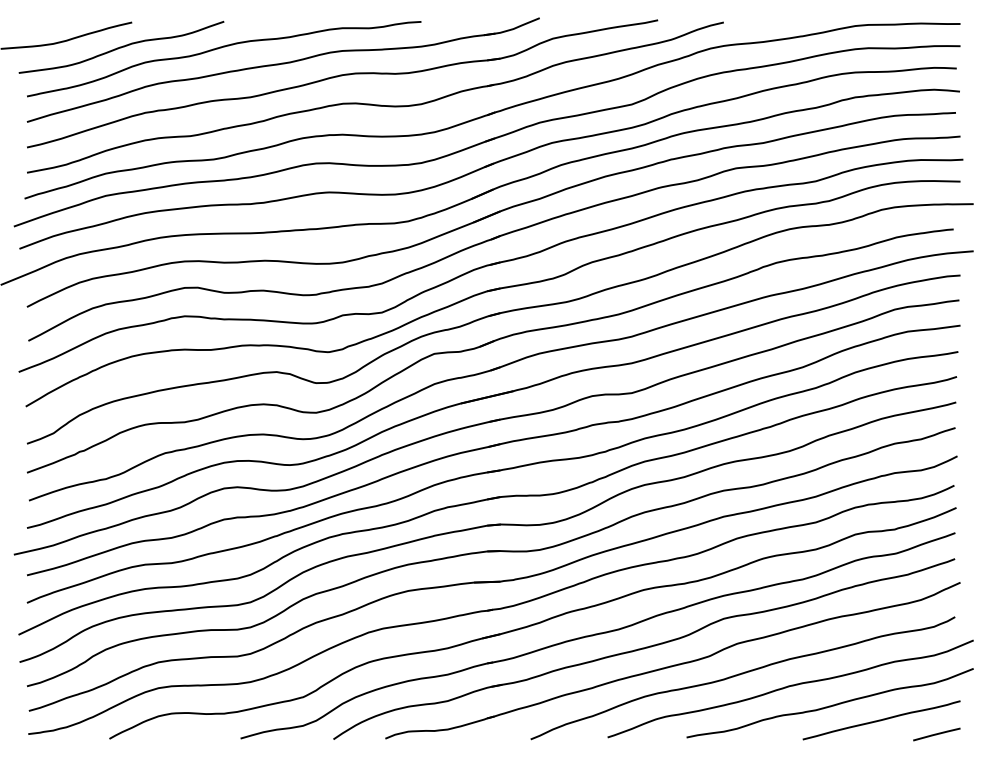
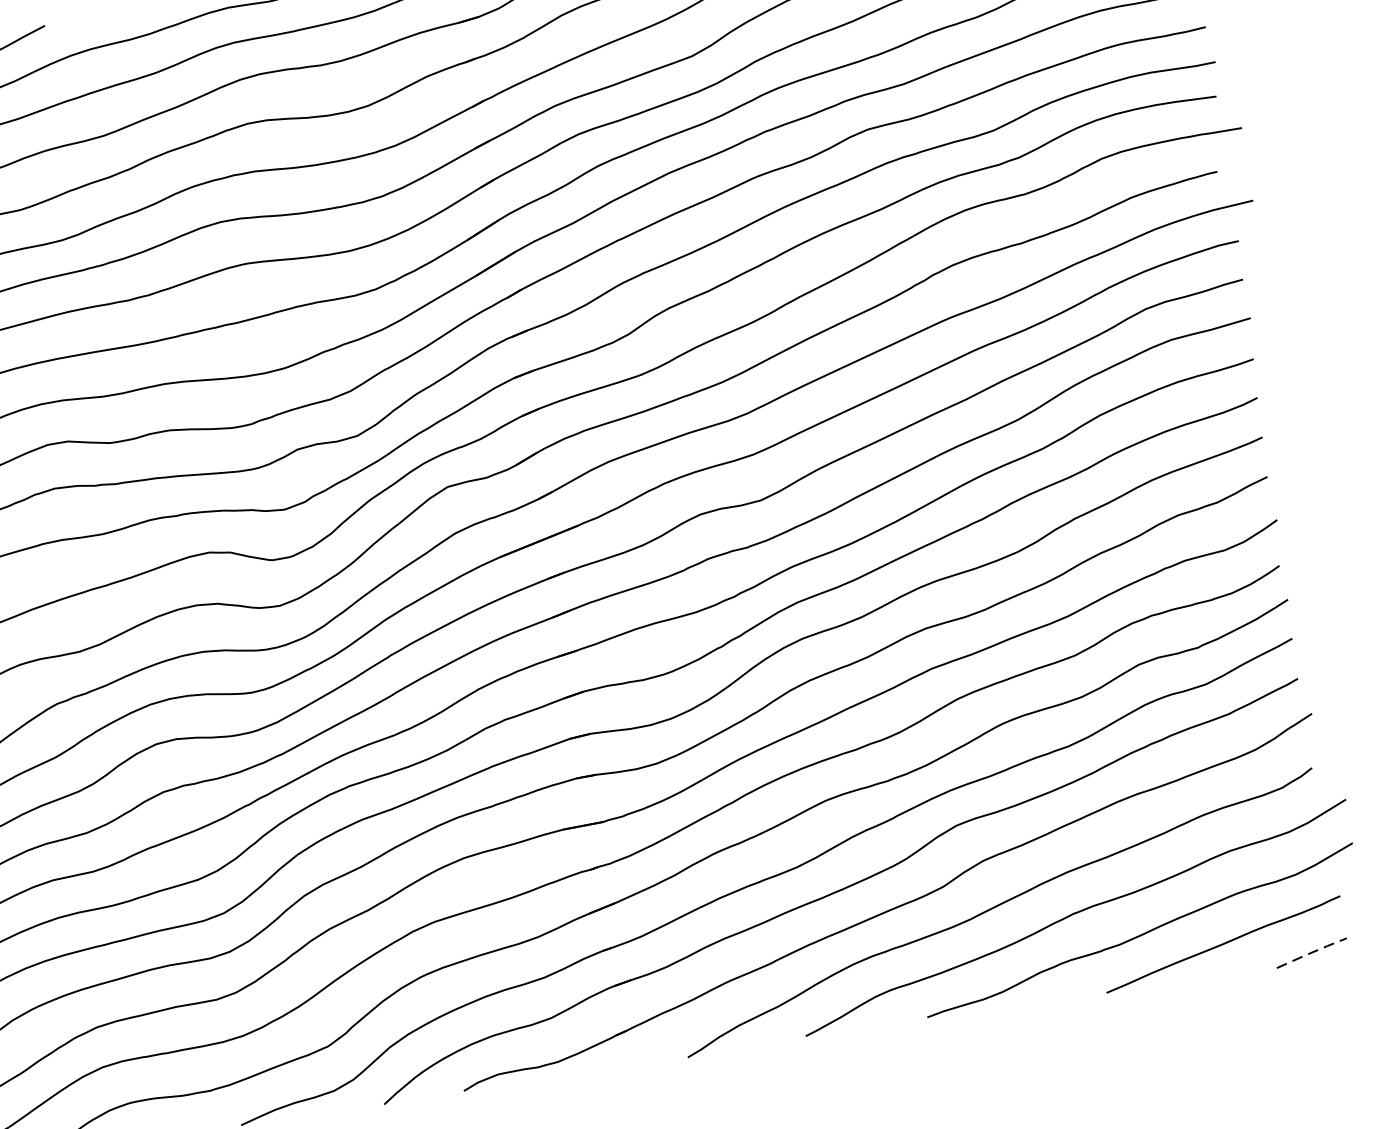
line: (936, 734) -> (1311, 953), solid -> dashed

